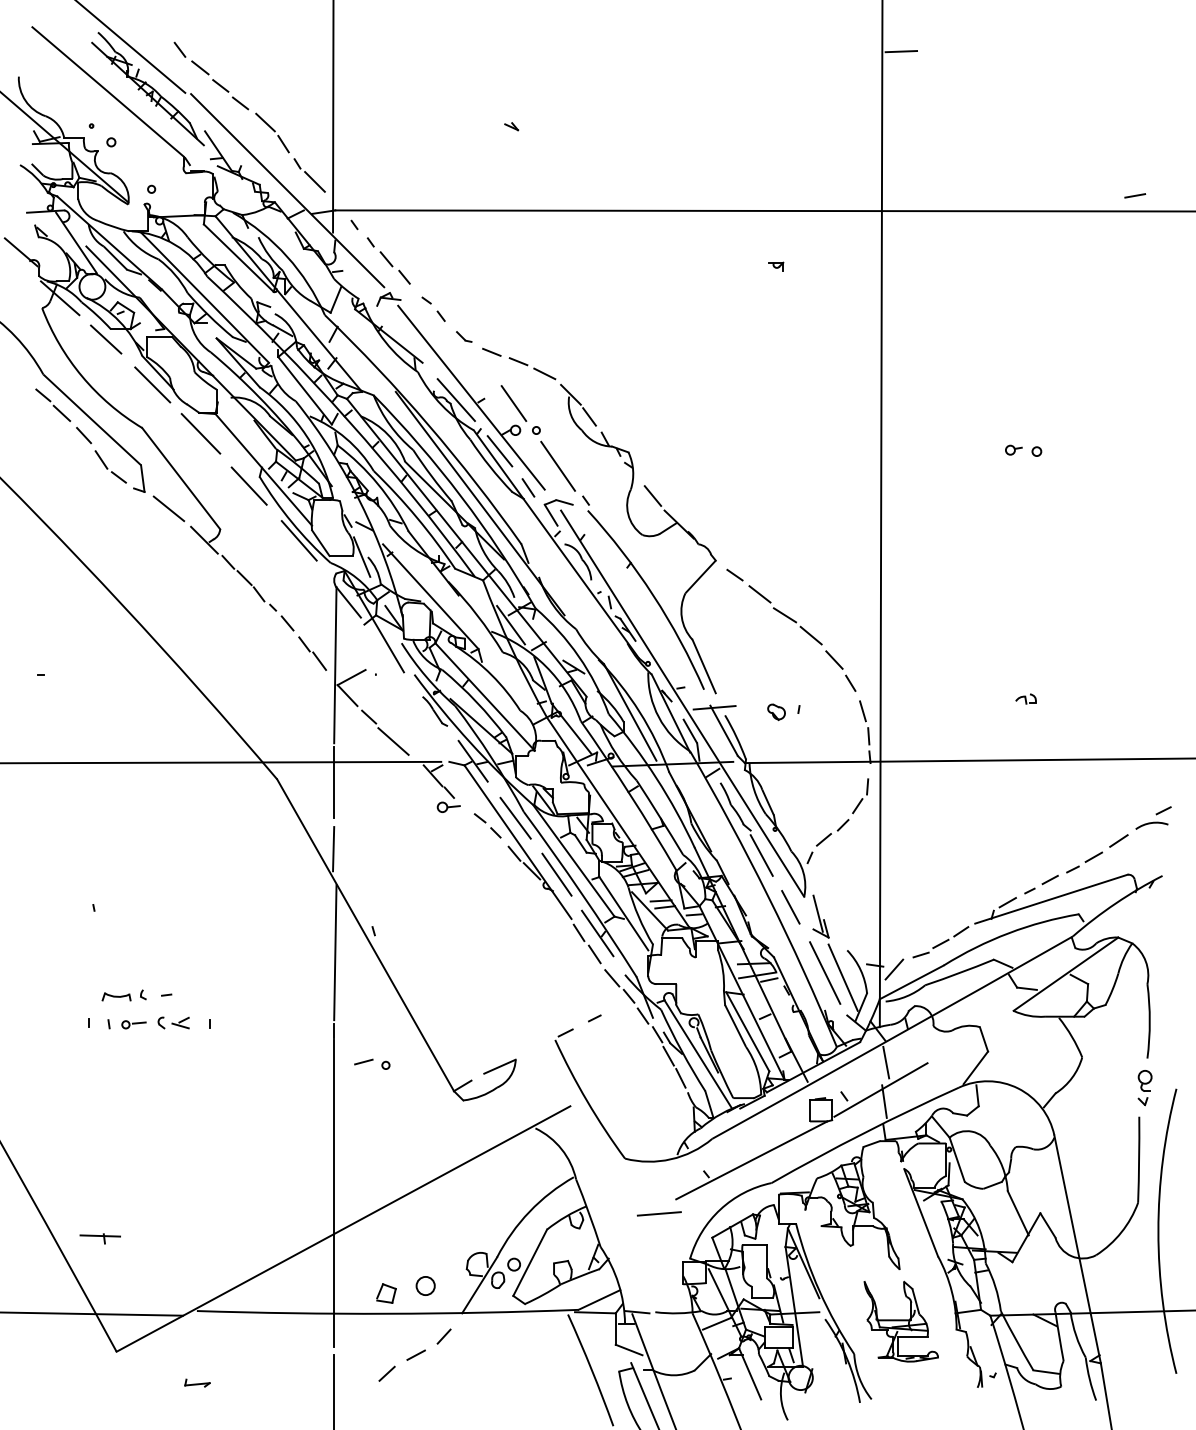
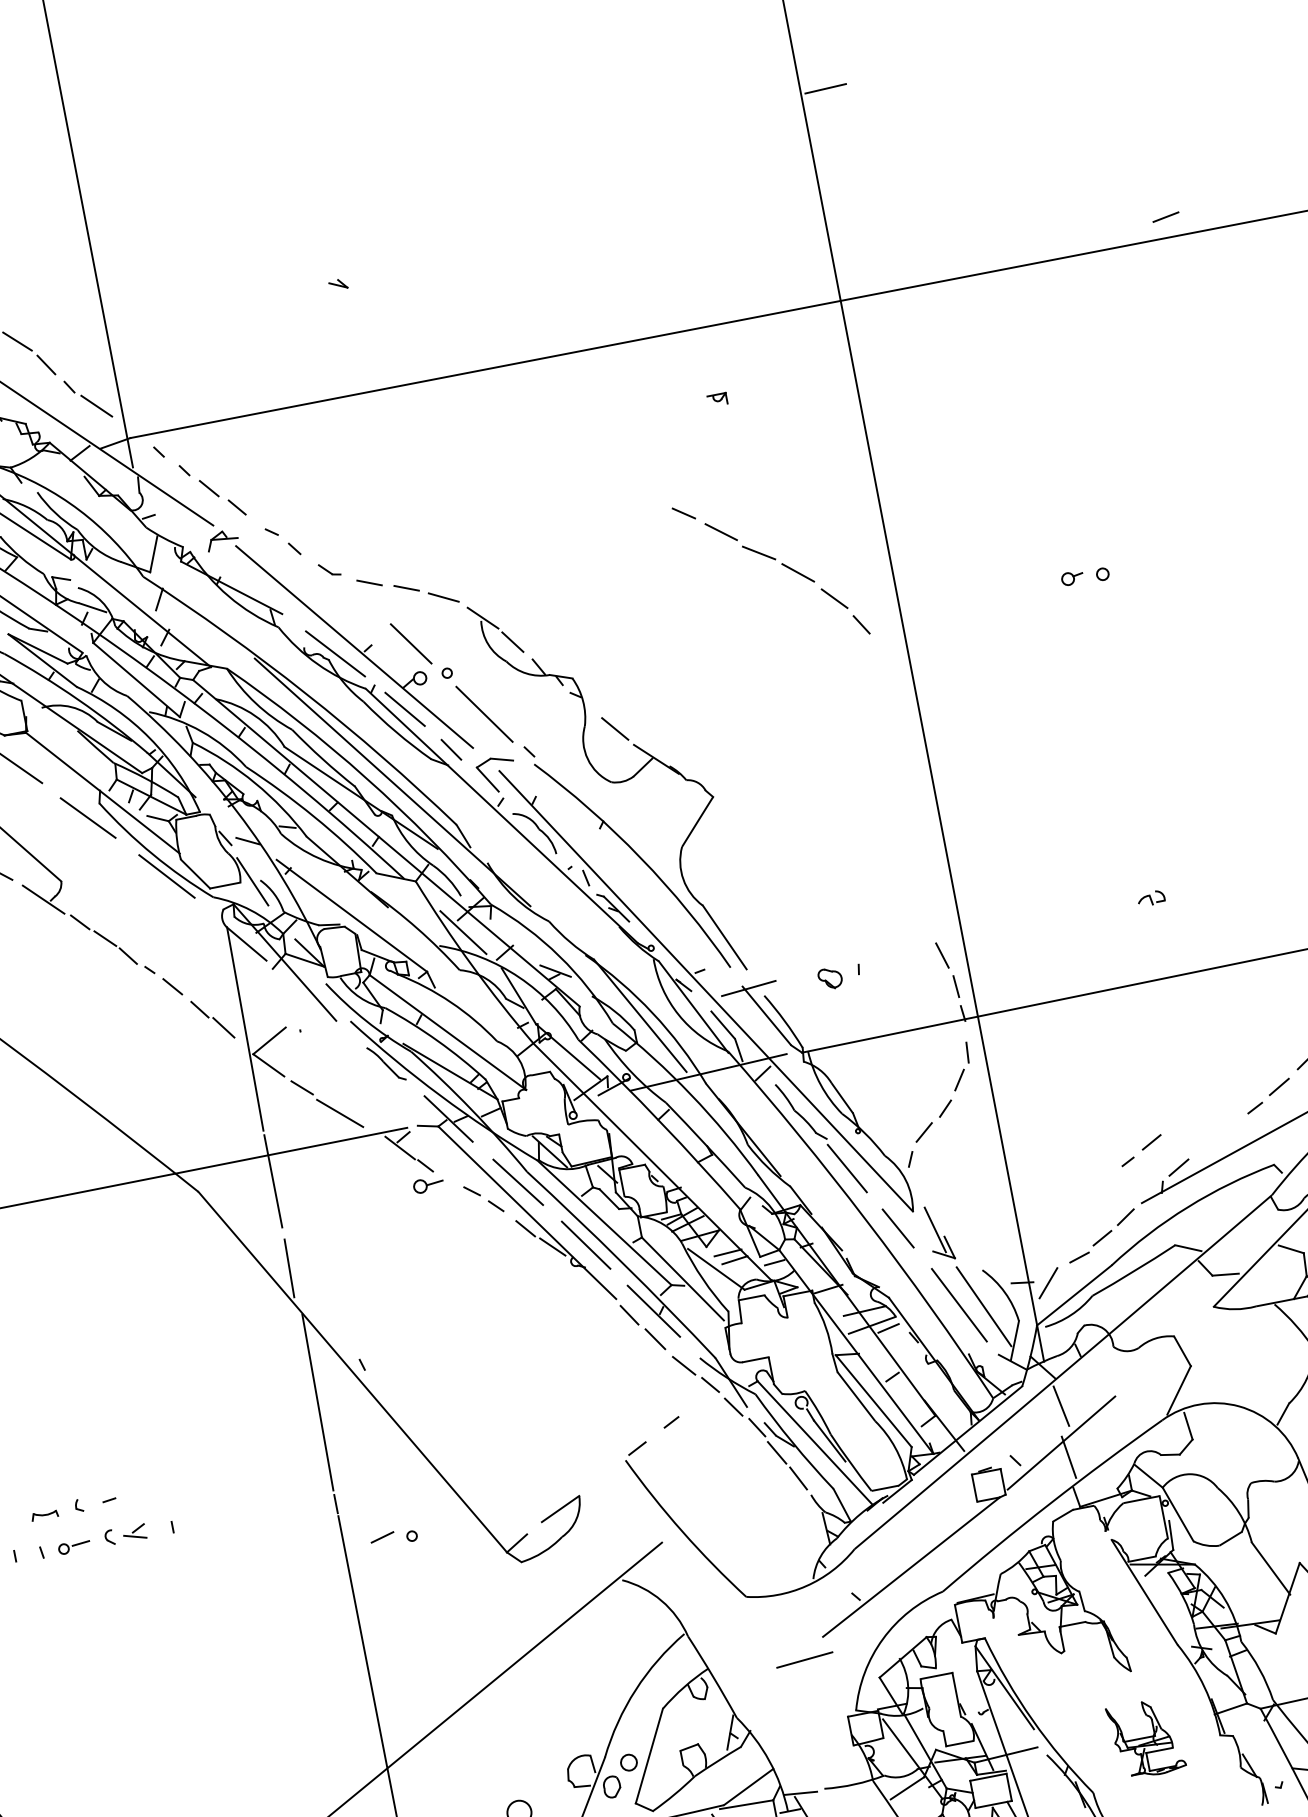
part: (794, 622) -> (773, 559), moved
line: (1041, 884) -> (1141, 1150), moved
part: (116, 996) -> (44, 1514), size x0.7
part: (900, 1321) -> (1145, 1738), size x0.7

